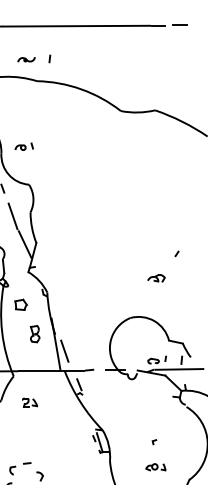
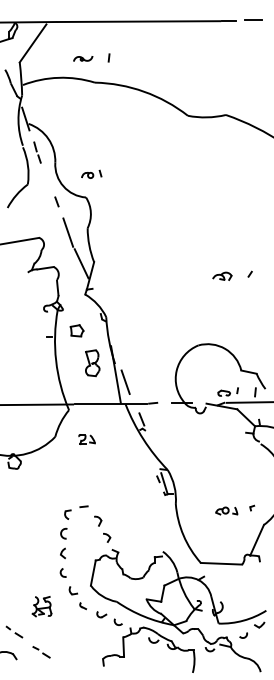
part: (24, 145) -> (91, 173), moved
part: (156, 277) -> (222, 275), moved
part: (34, 334) -> (92, 363), size x1.43
part: (154, 441) -> (252, 507), moved

